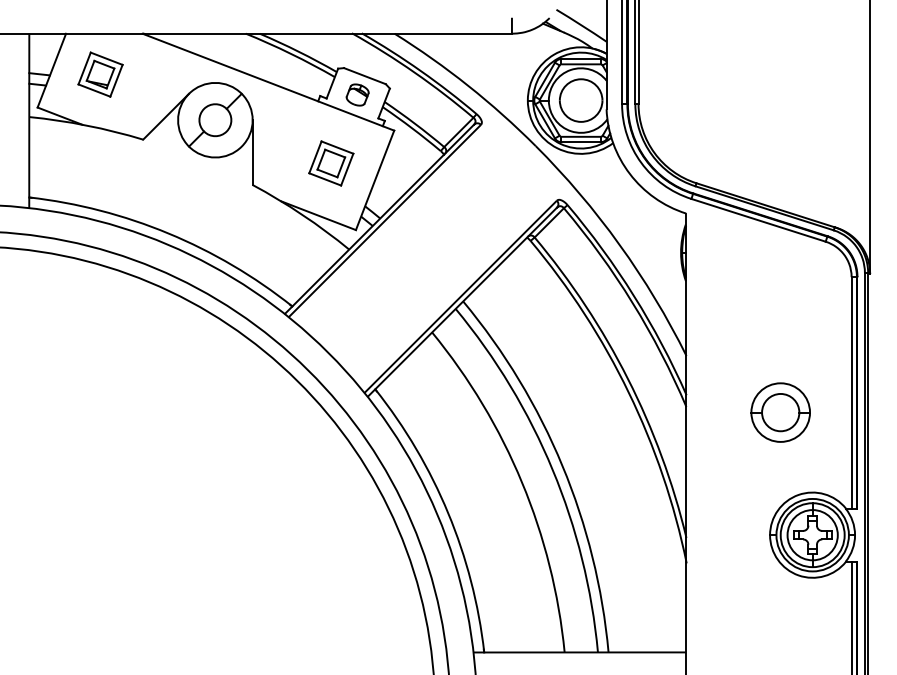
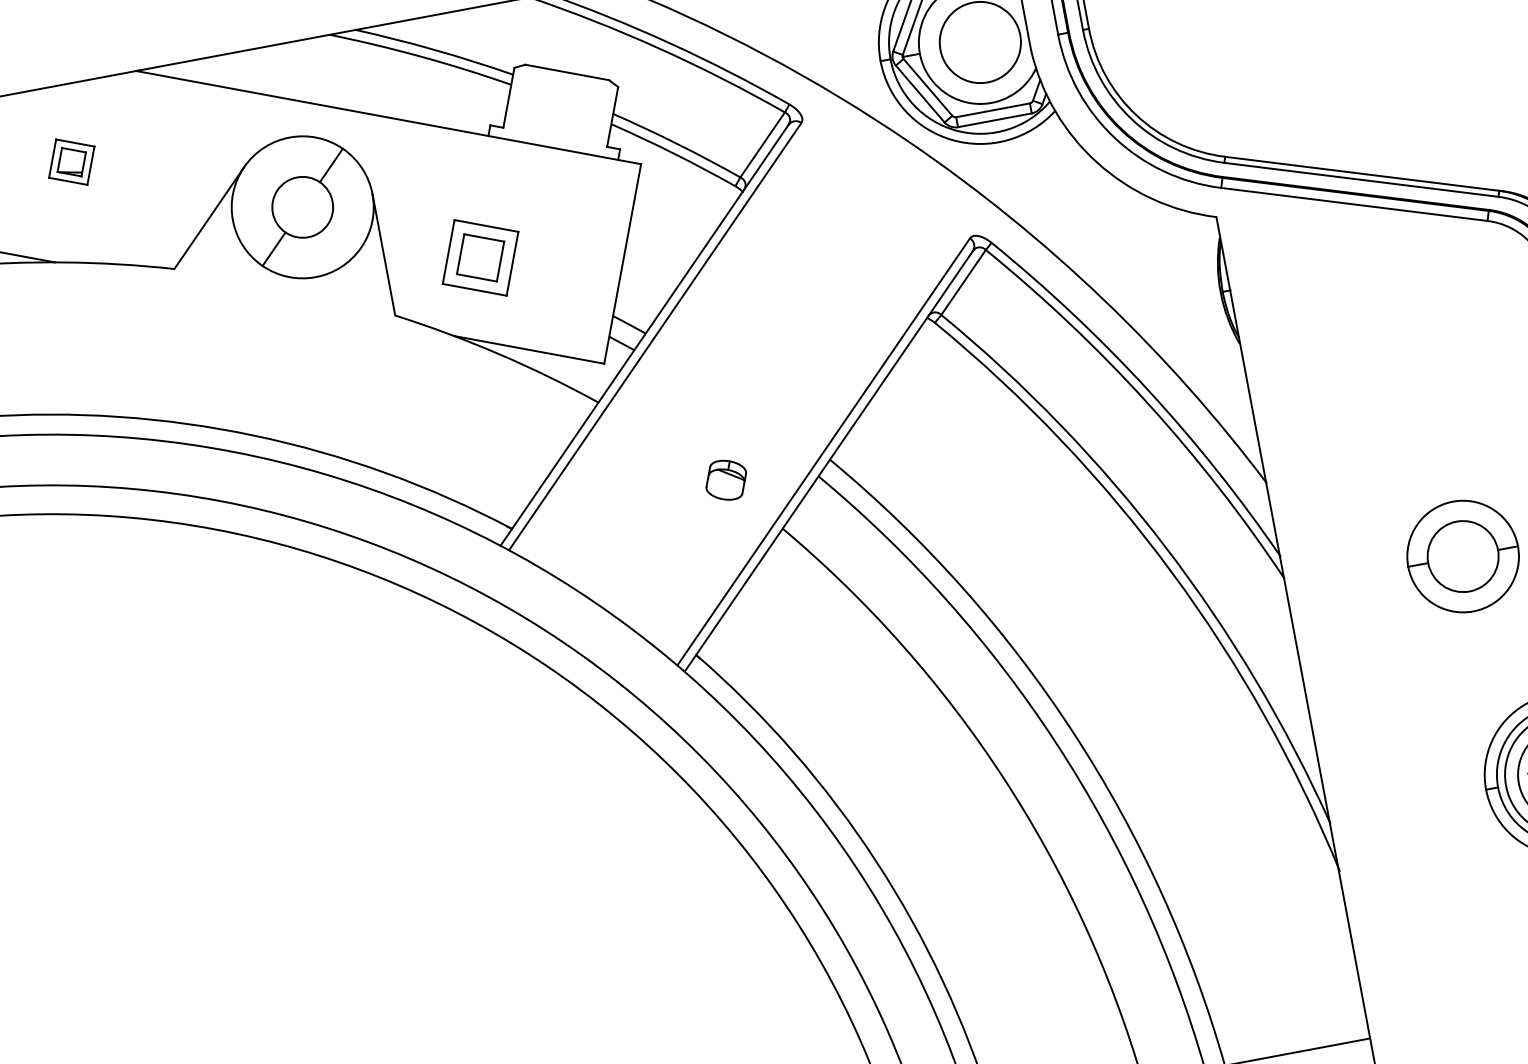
part: (100, 74) -> (71, 162), size x0.6
part: (357, 94) -> (725, 479), moved
part: (331, 163) -> (480, 257), moved

